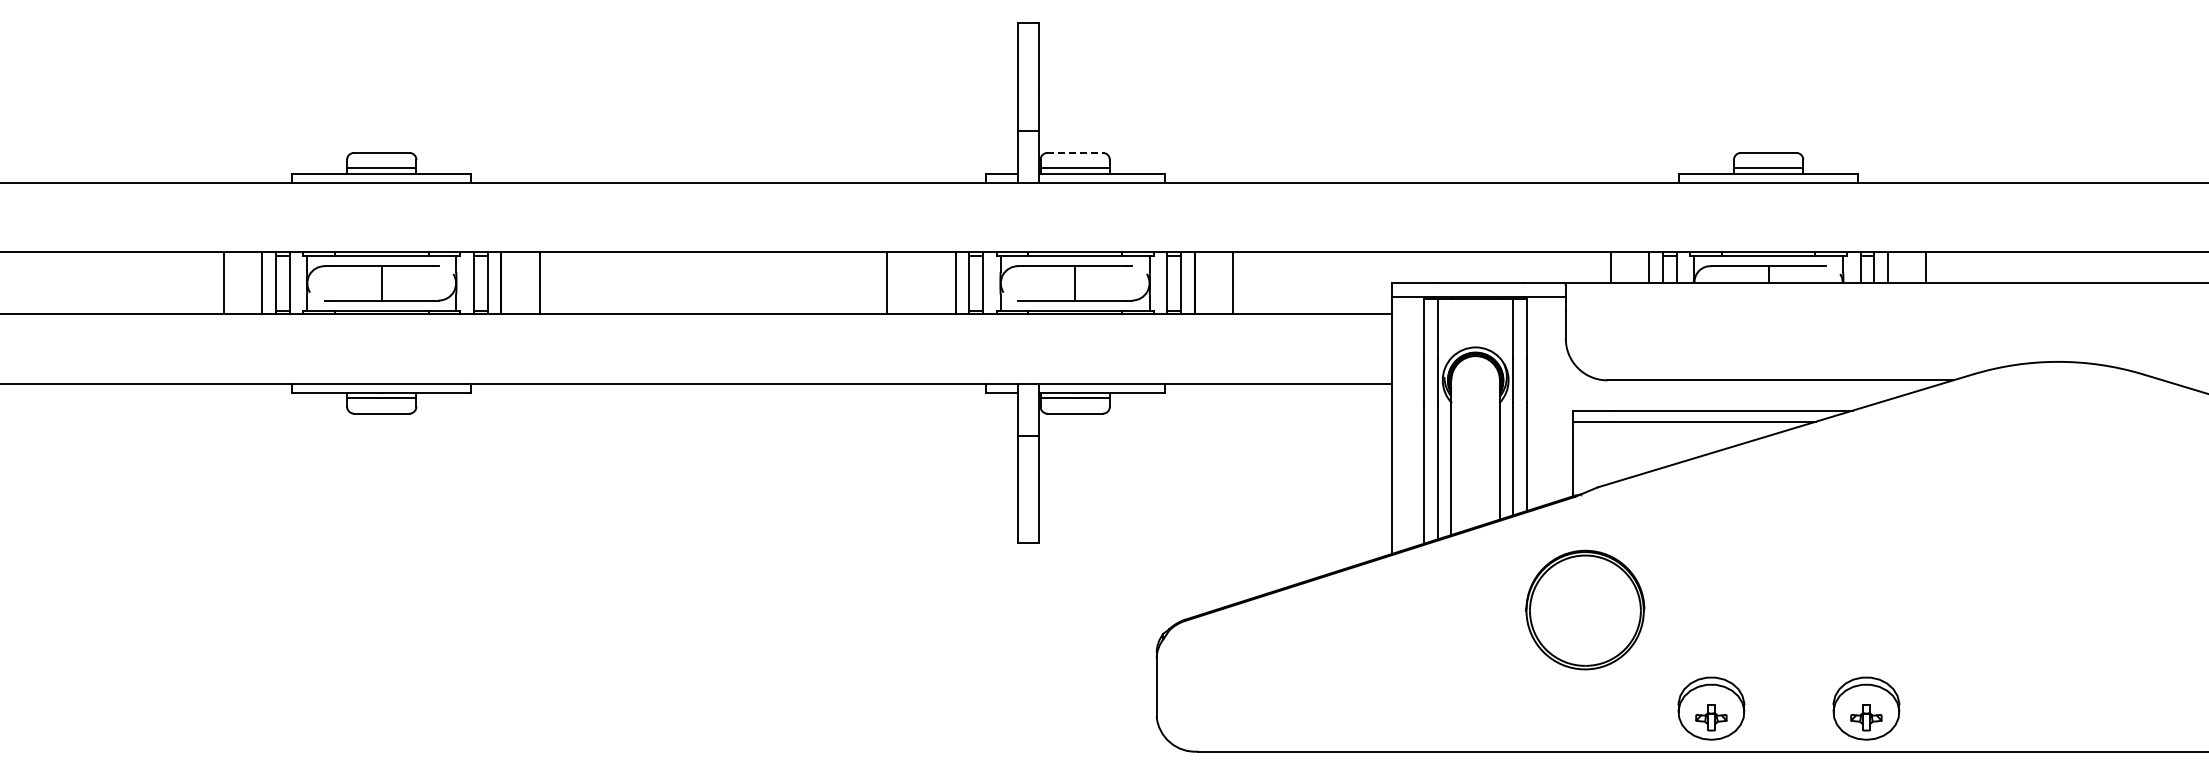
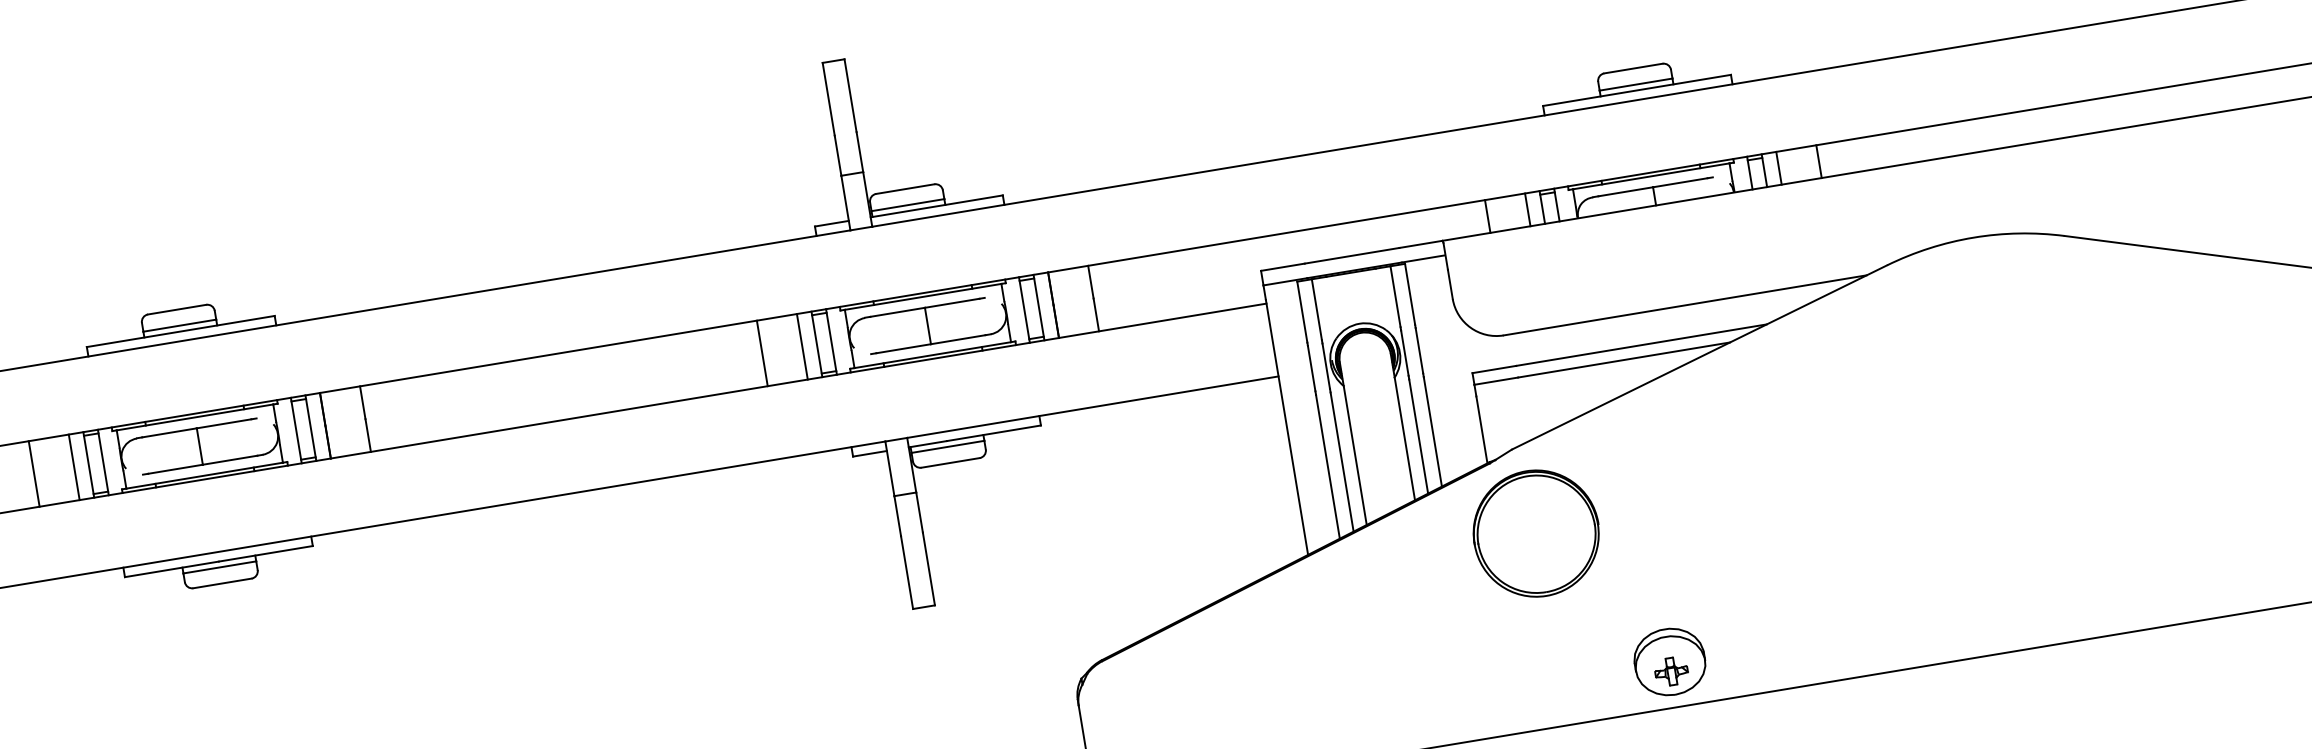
line: (1075, 152) -> (905, 188), dashed -> solid
line: (887, 283) -> (762, 353), moved
part: (1585, 609) -> (1536, 532), moved
part: (1866, 708) -> (1832, 634), removed

